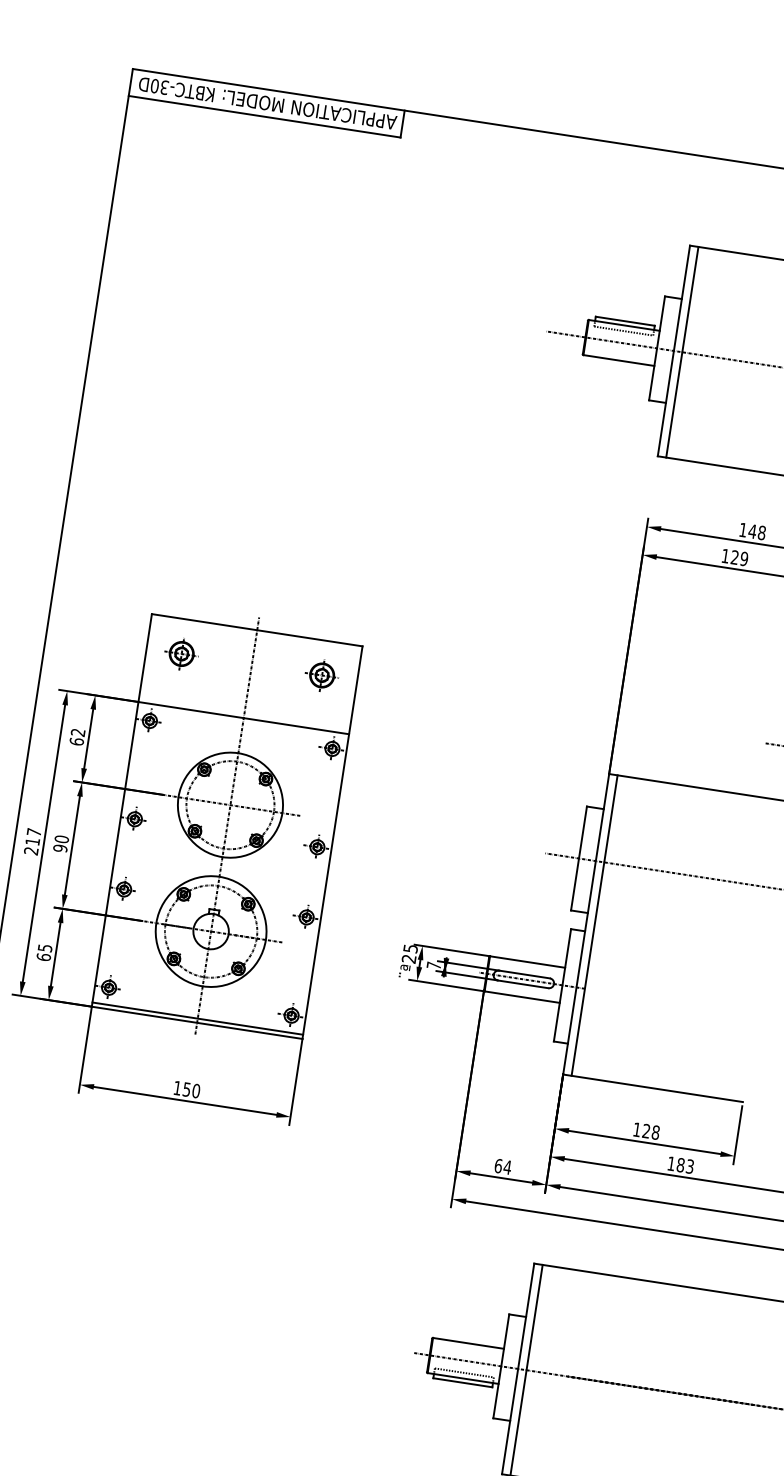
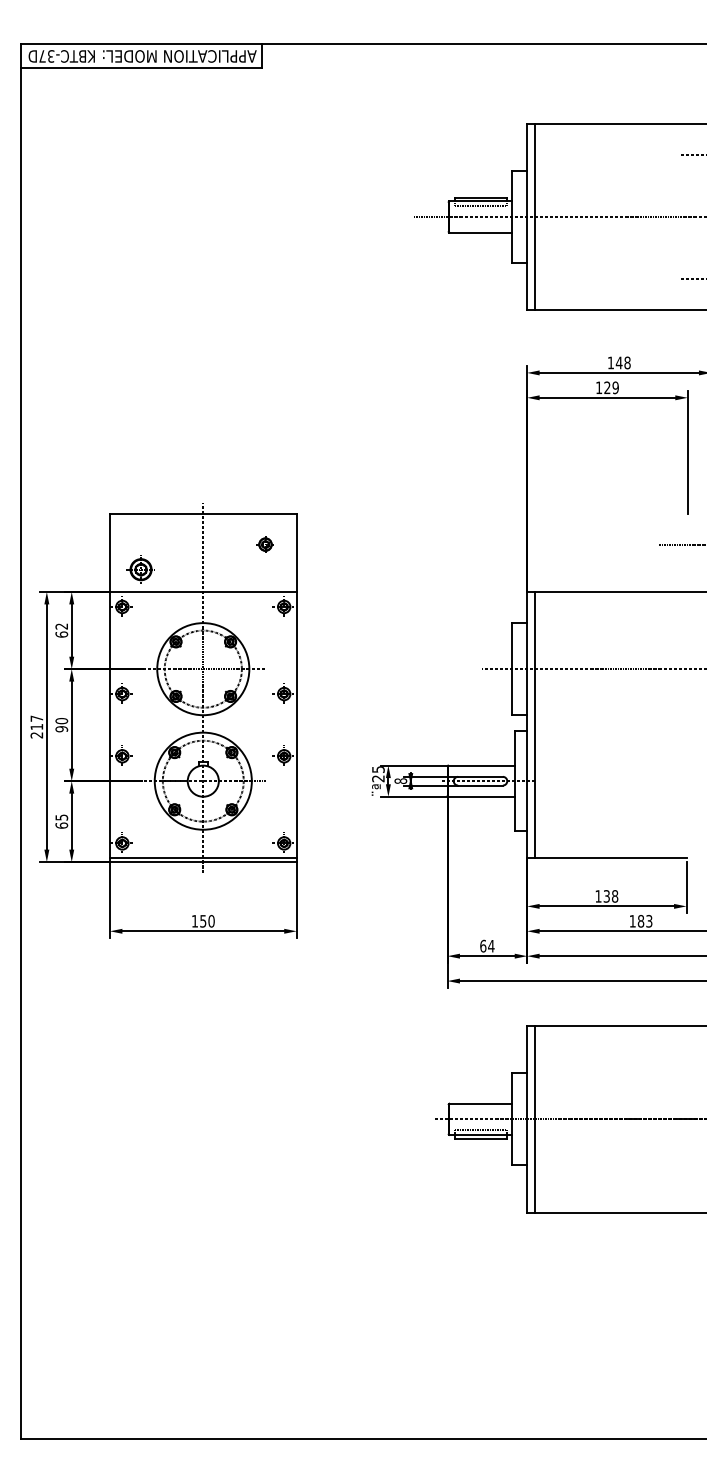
text: (154, 86) -> (42, 56), KBTC-30D -> KBTC-37D
part: (181, 653) -> (140, 569), moved
part: (322, 675) -> (265, 544), size x0.6
text: (433, 964) -> (400, 780), 7 -> 8
text: (646, 1131) -> (606, 896), 128 -> 138

